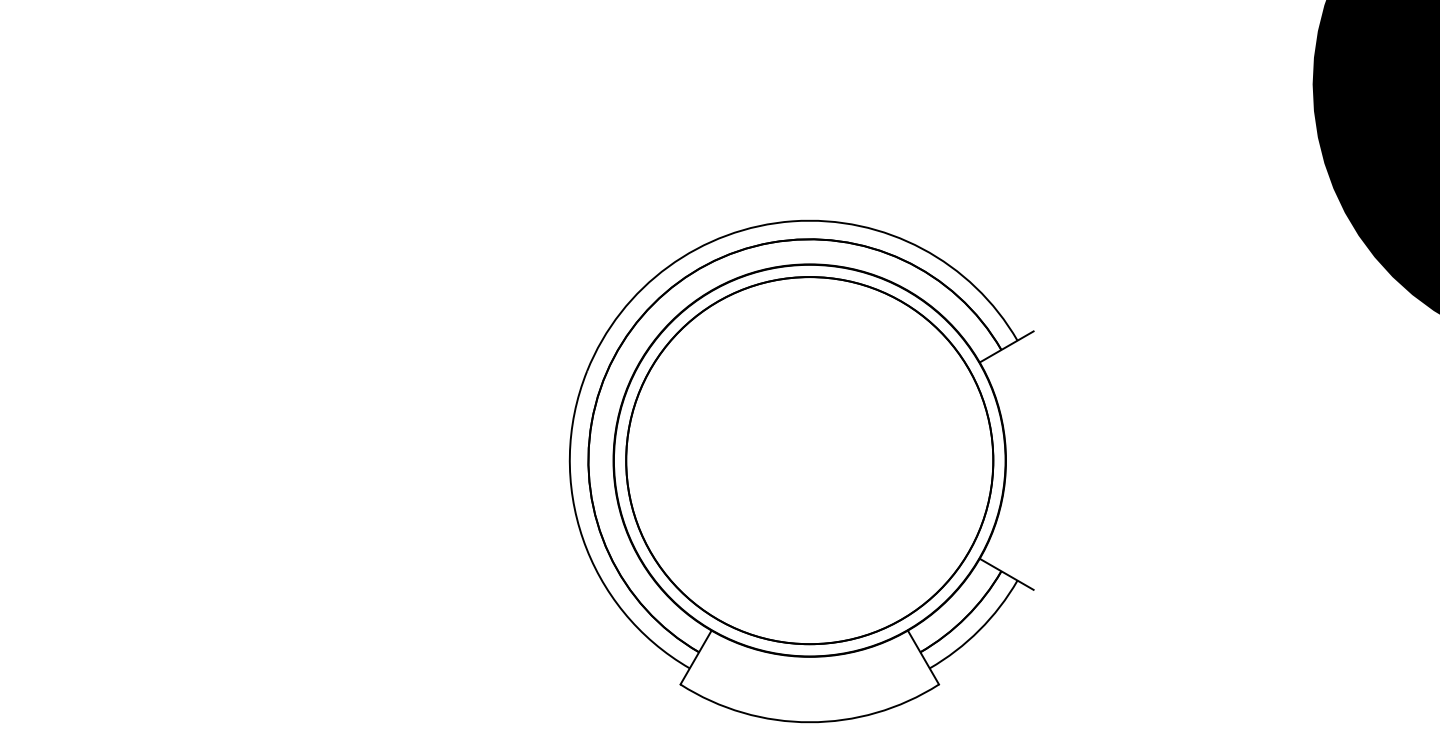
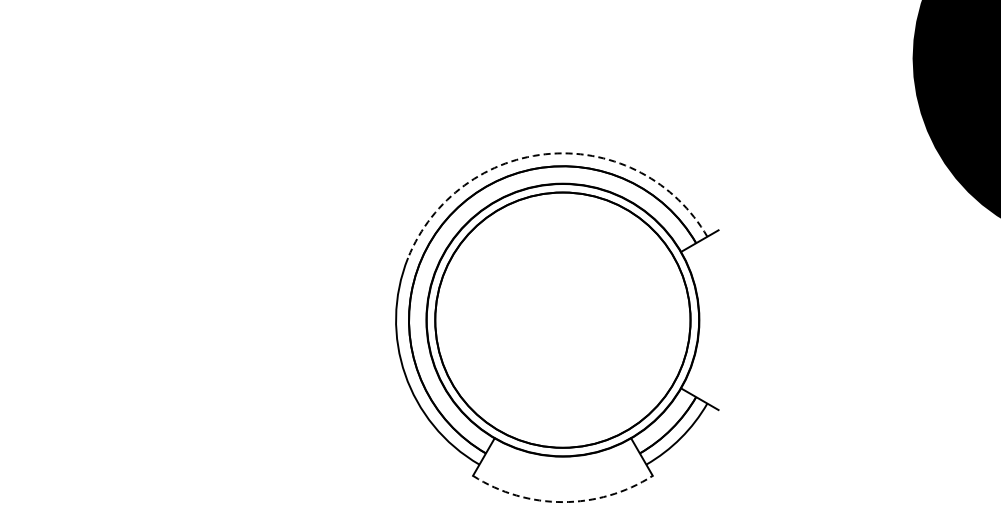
arc: (793, 220) -> (551, 153), solid -> dashed
arc: (809, 722) -> (562, 502), solid -> dashed

